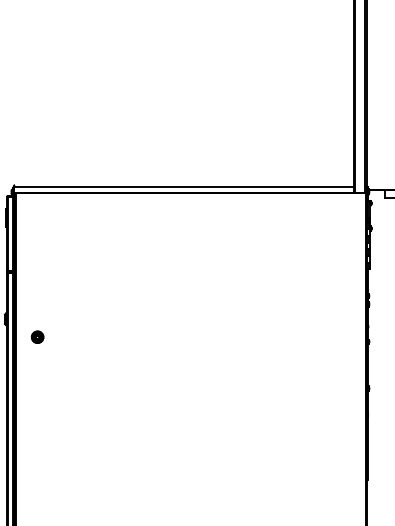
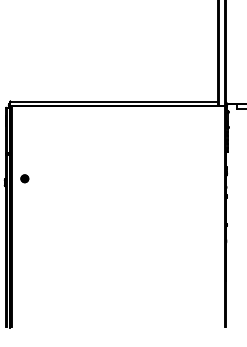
part: (37, 336) -> (24, 178), moved

